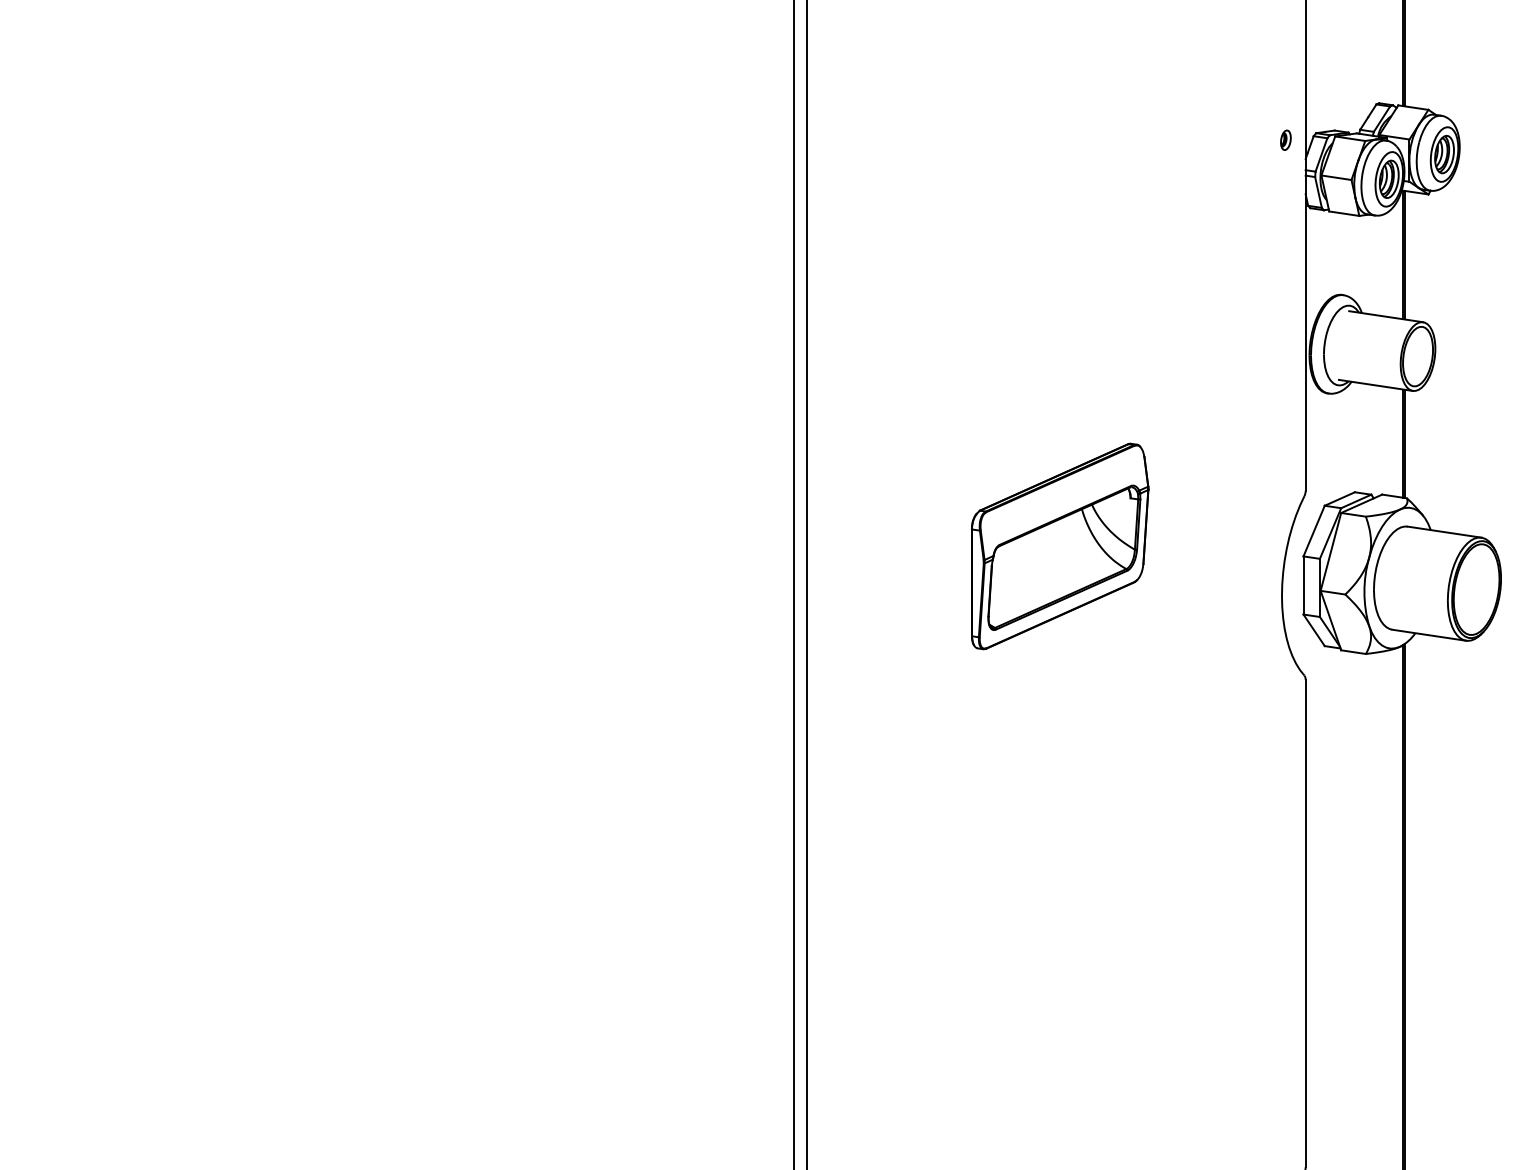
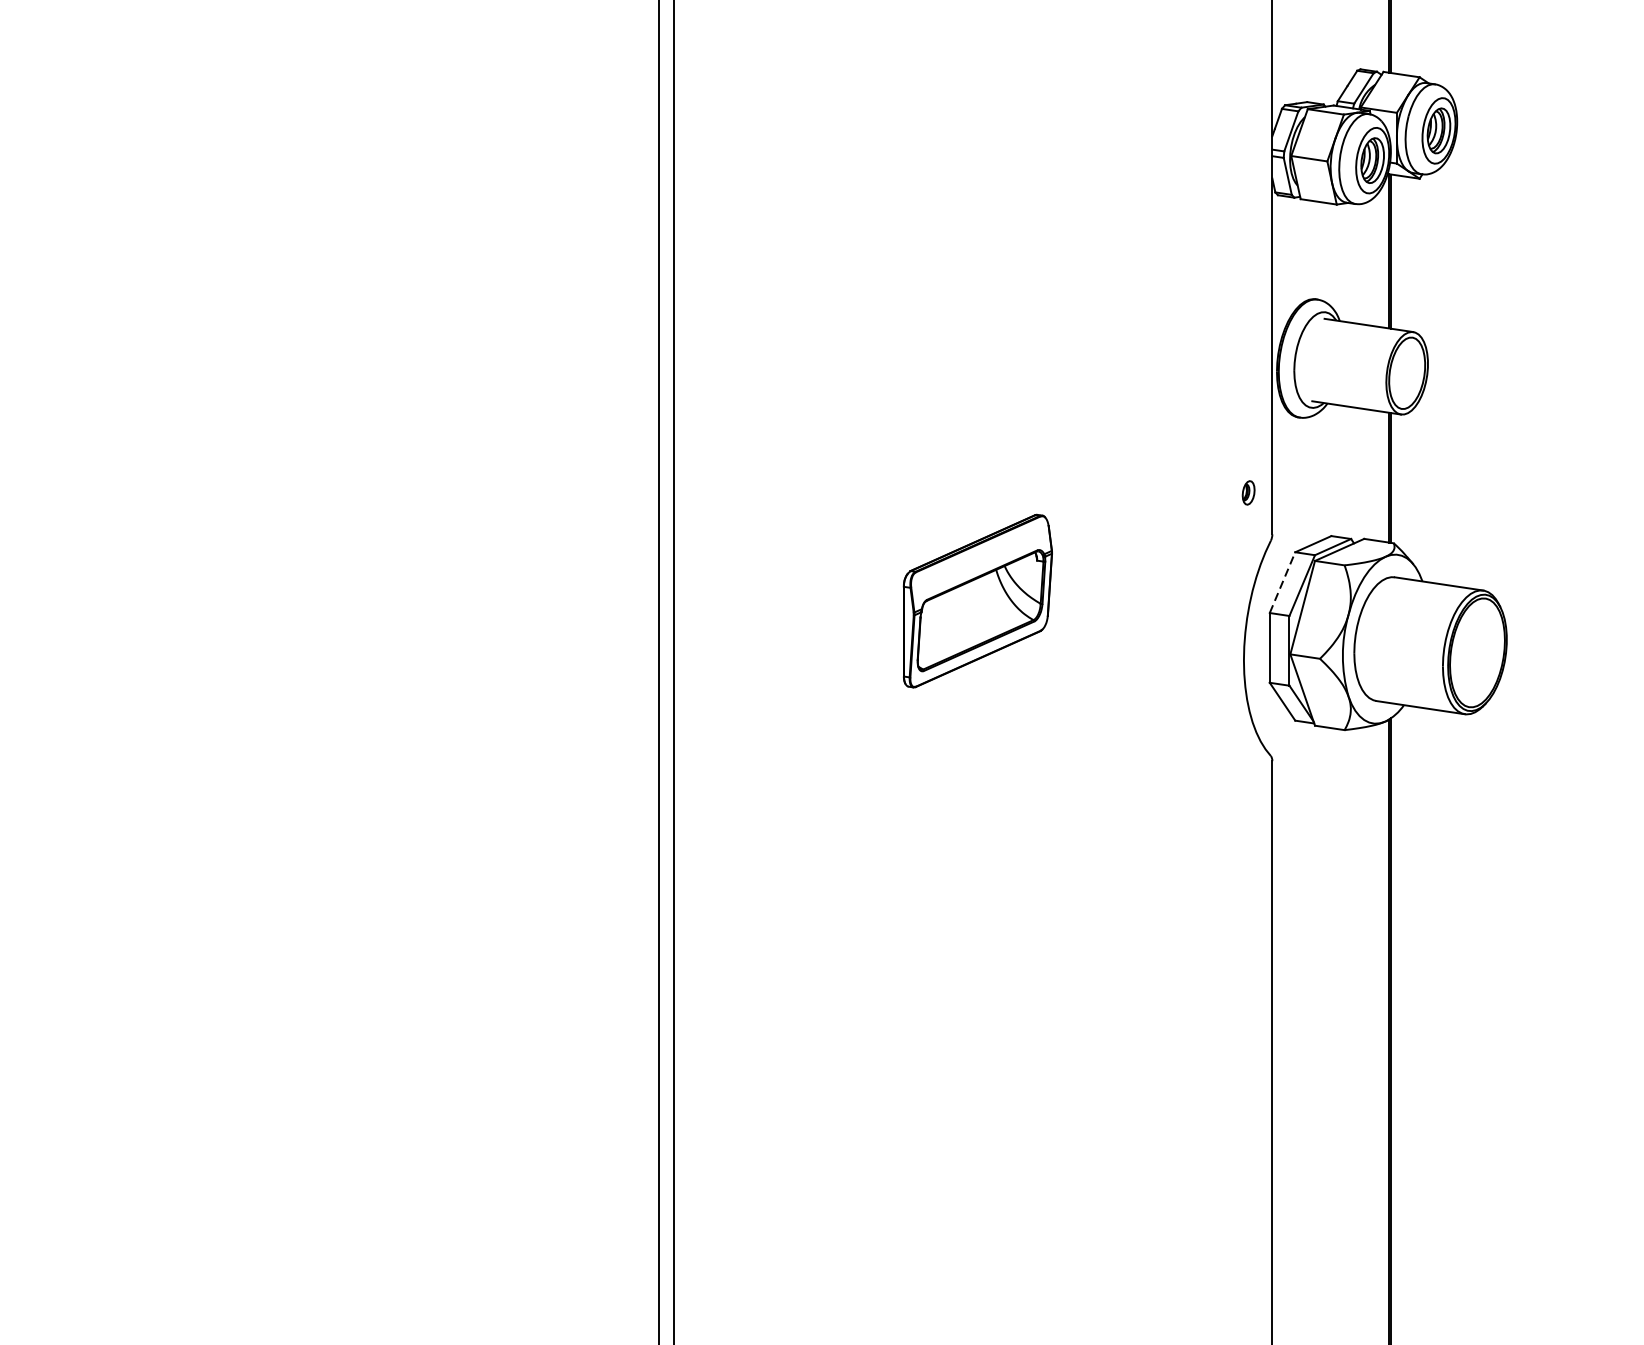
part: (1285, 139) -> (1248, 491), moved
line: (1314, 530) -> (1282, 581), solid -> dashed
part: (1060, 546) -> (978, 601), size x0.7

